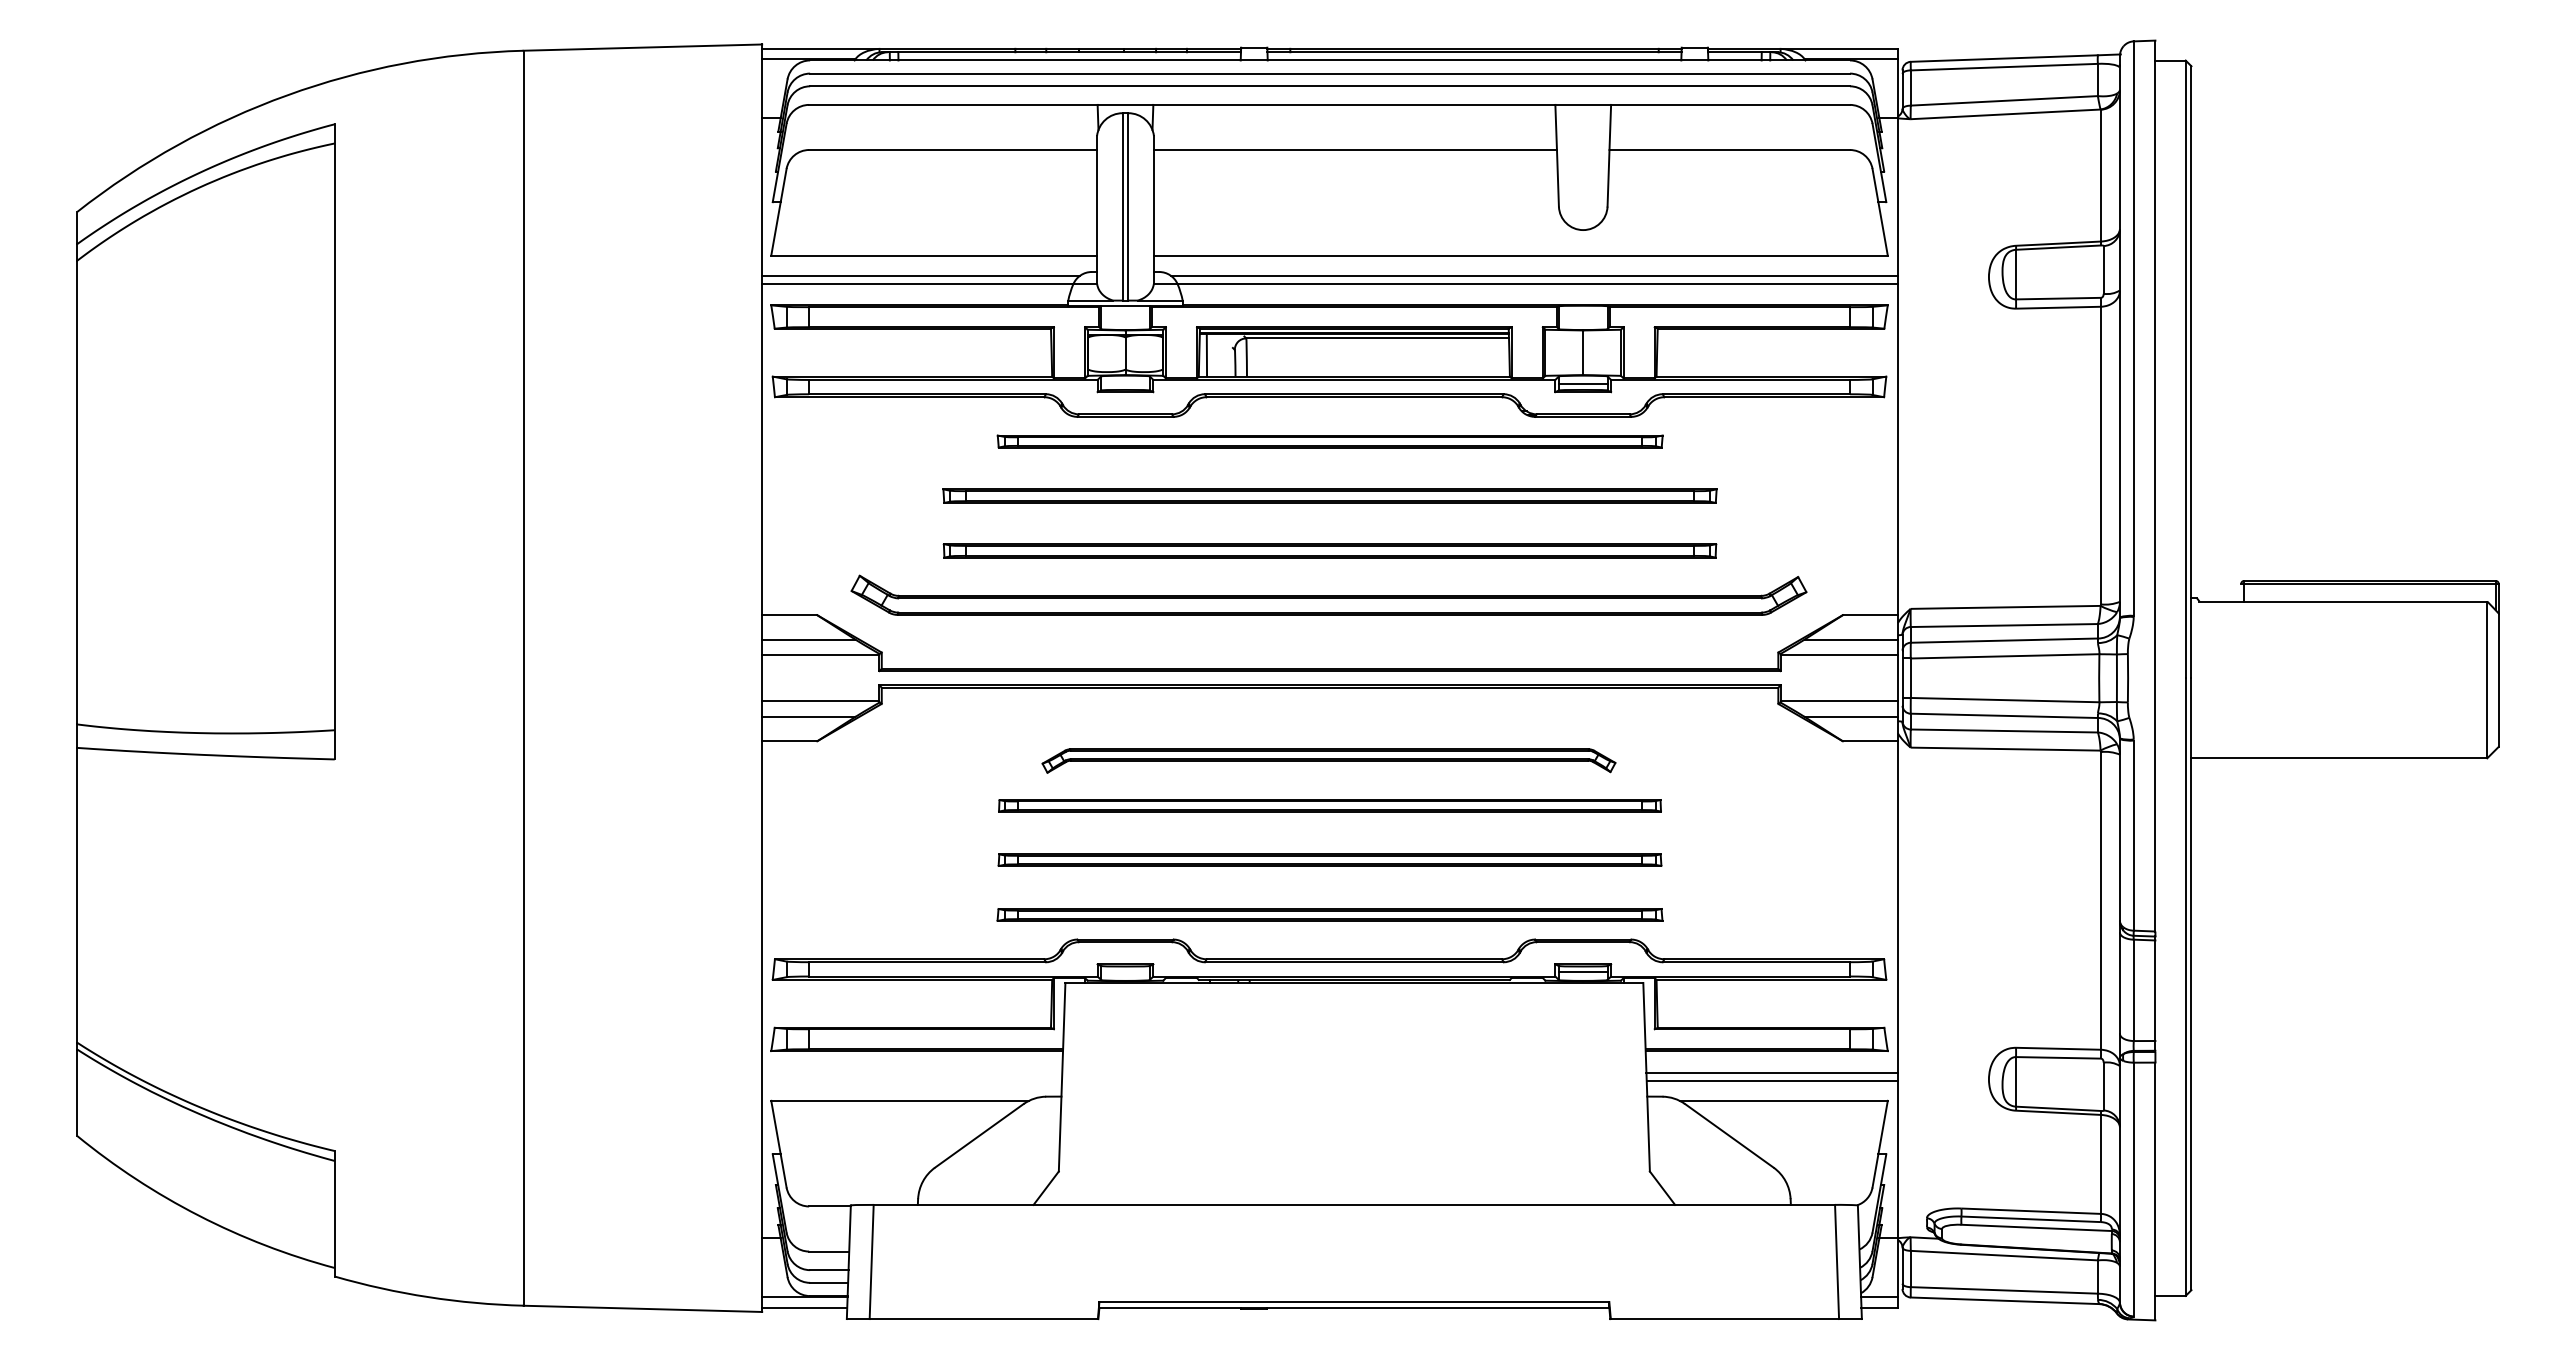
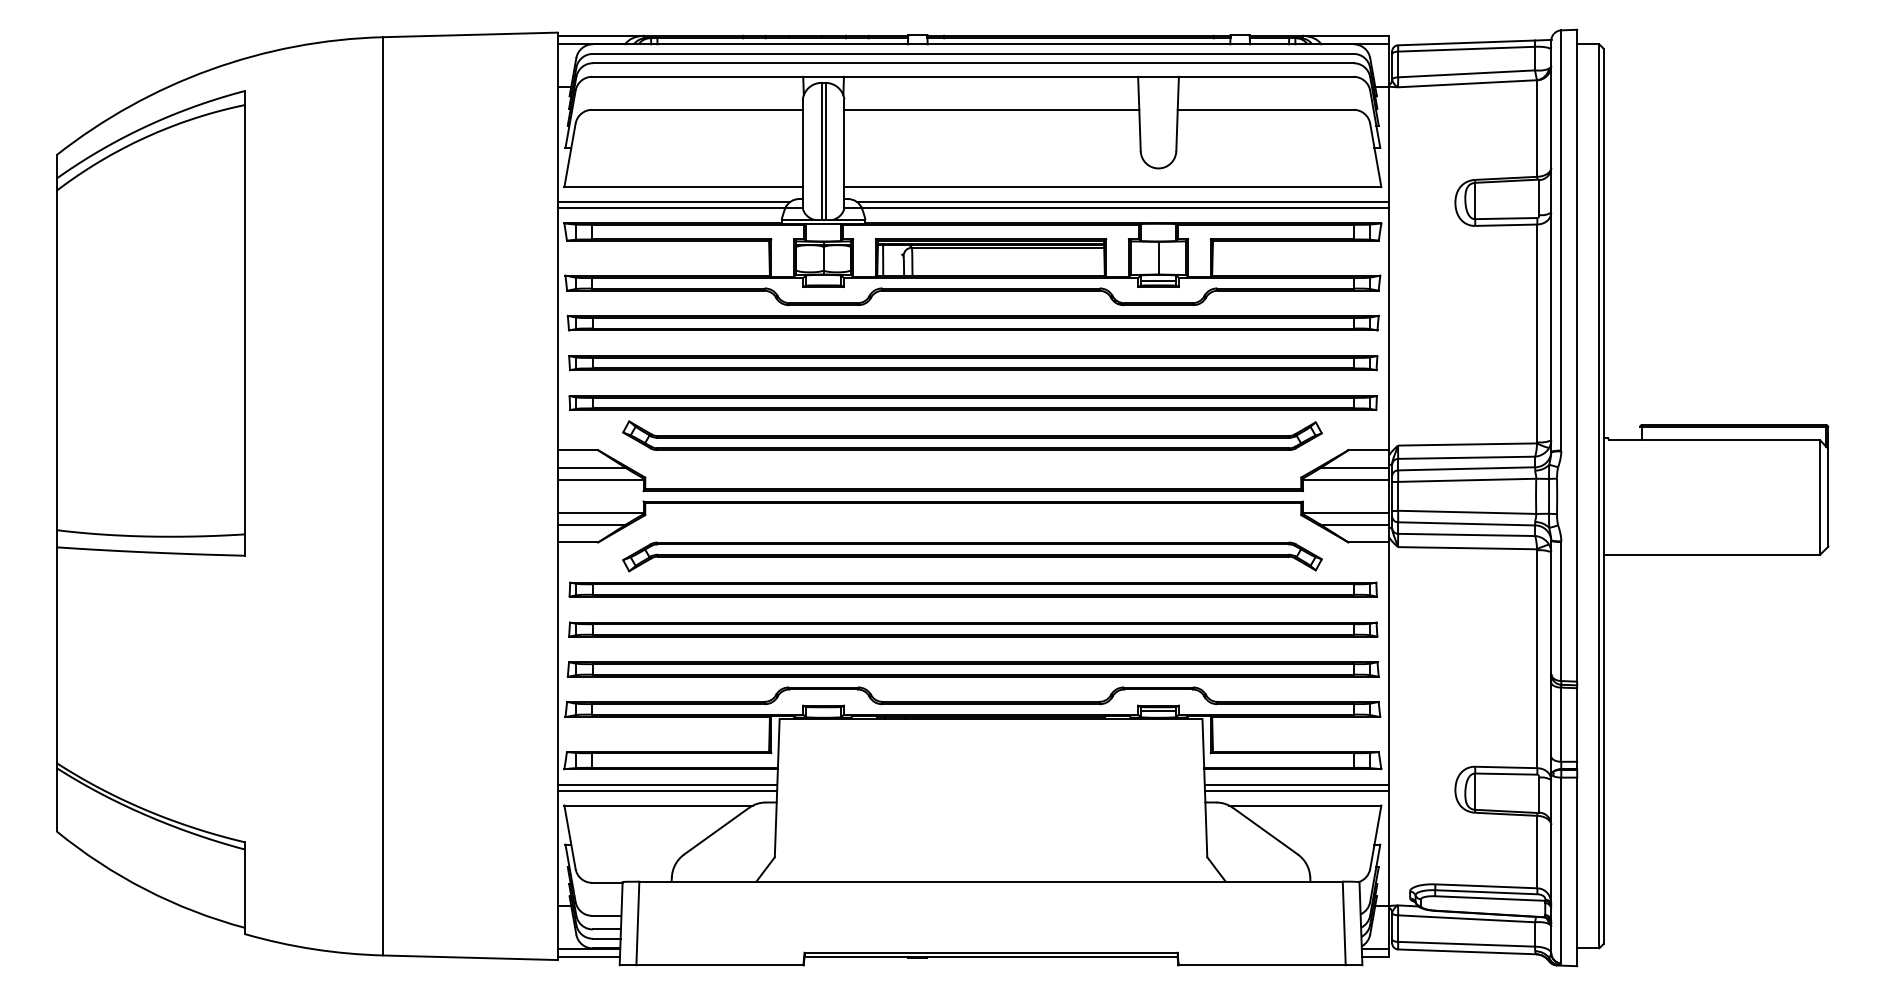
part: (1330, 441) -> (973, 323), size x1.67
part: (1329, 495) -> (972, 362), size x1.43
part: (1329, 550) -> (972, 402), size x1.43
part: (1328, 760) -> (972, 556), size x1.67
part: (1329, 805) -> (972, 589), size x1.67
part: (1329, 859) -> (972, 628), size x1.67
part: (1329, 914) -> (972, 669), size x1.67
line: (912, 1072) -> (667, 784), added
line: (911, 1080) -> (667, 790), added

